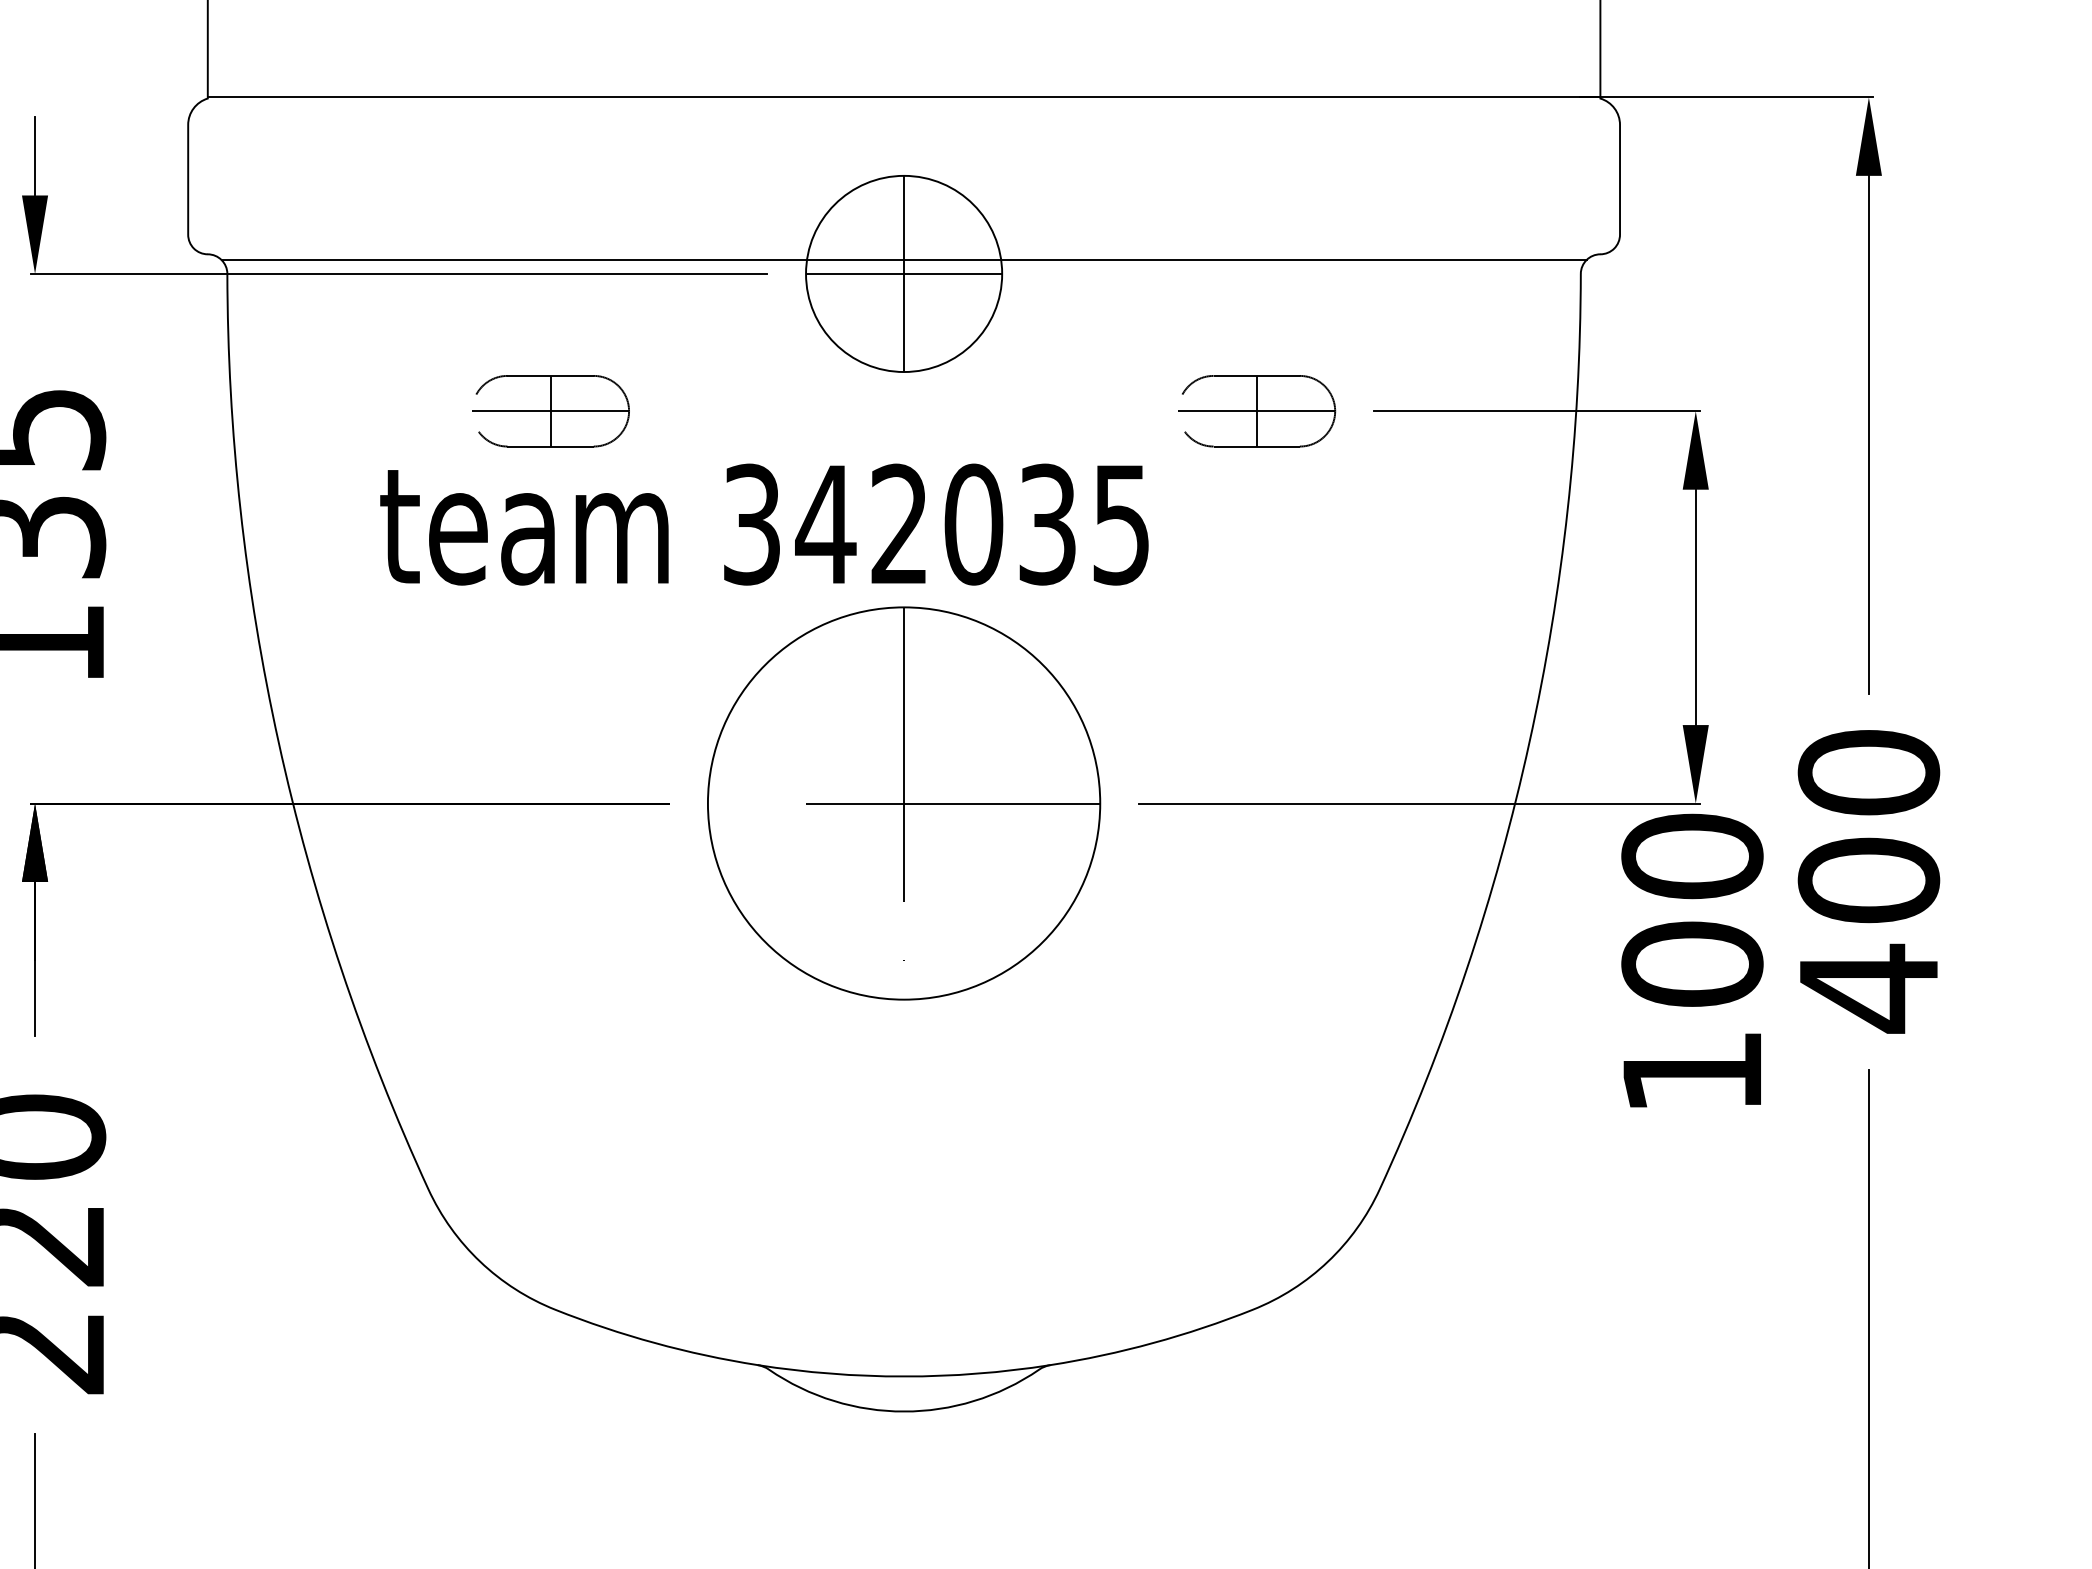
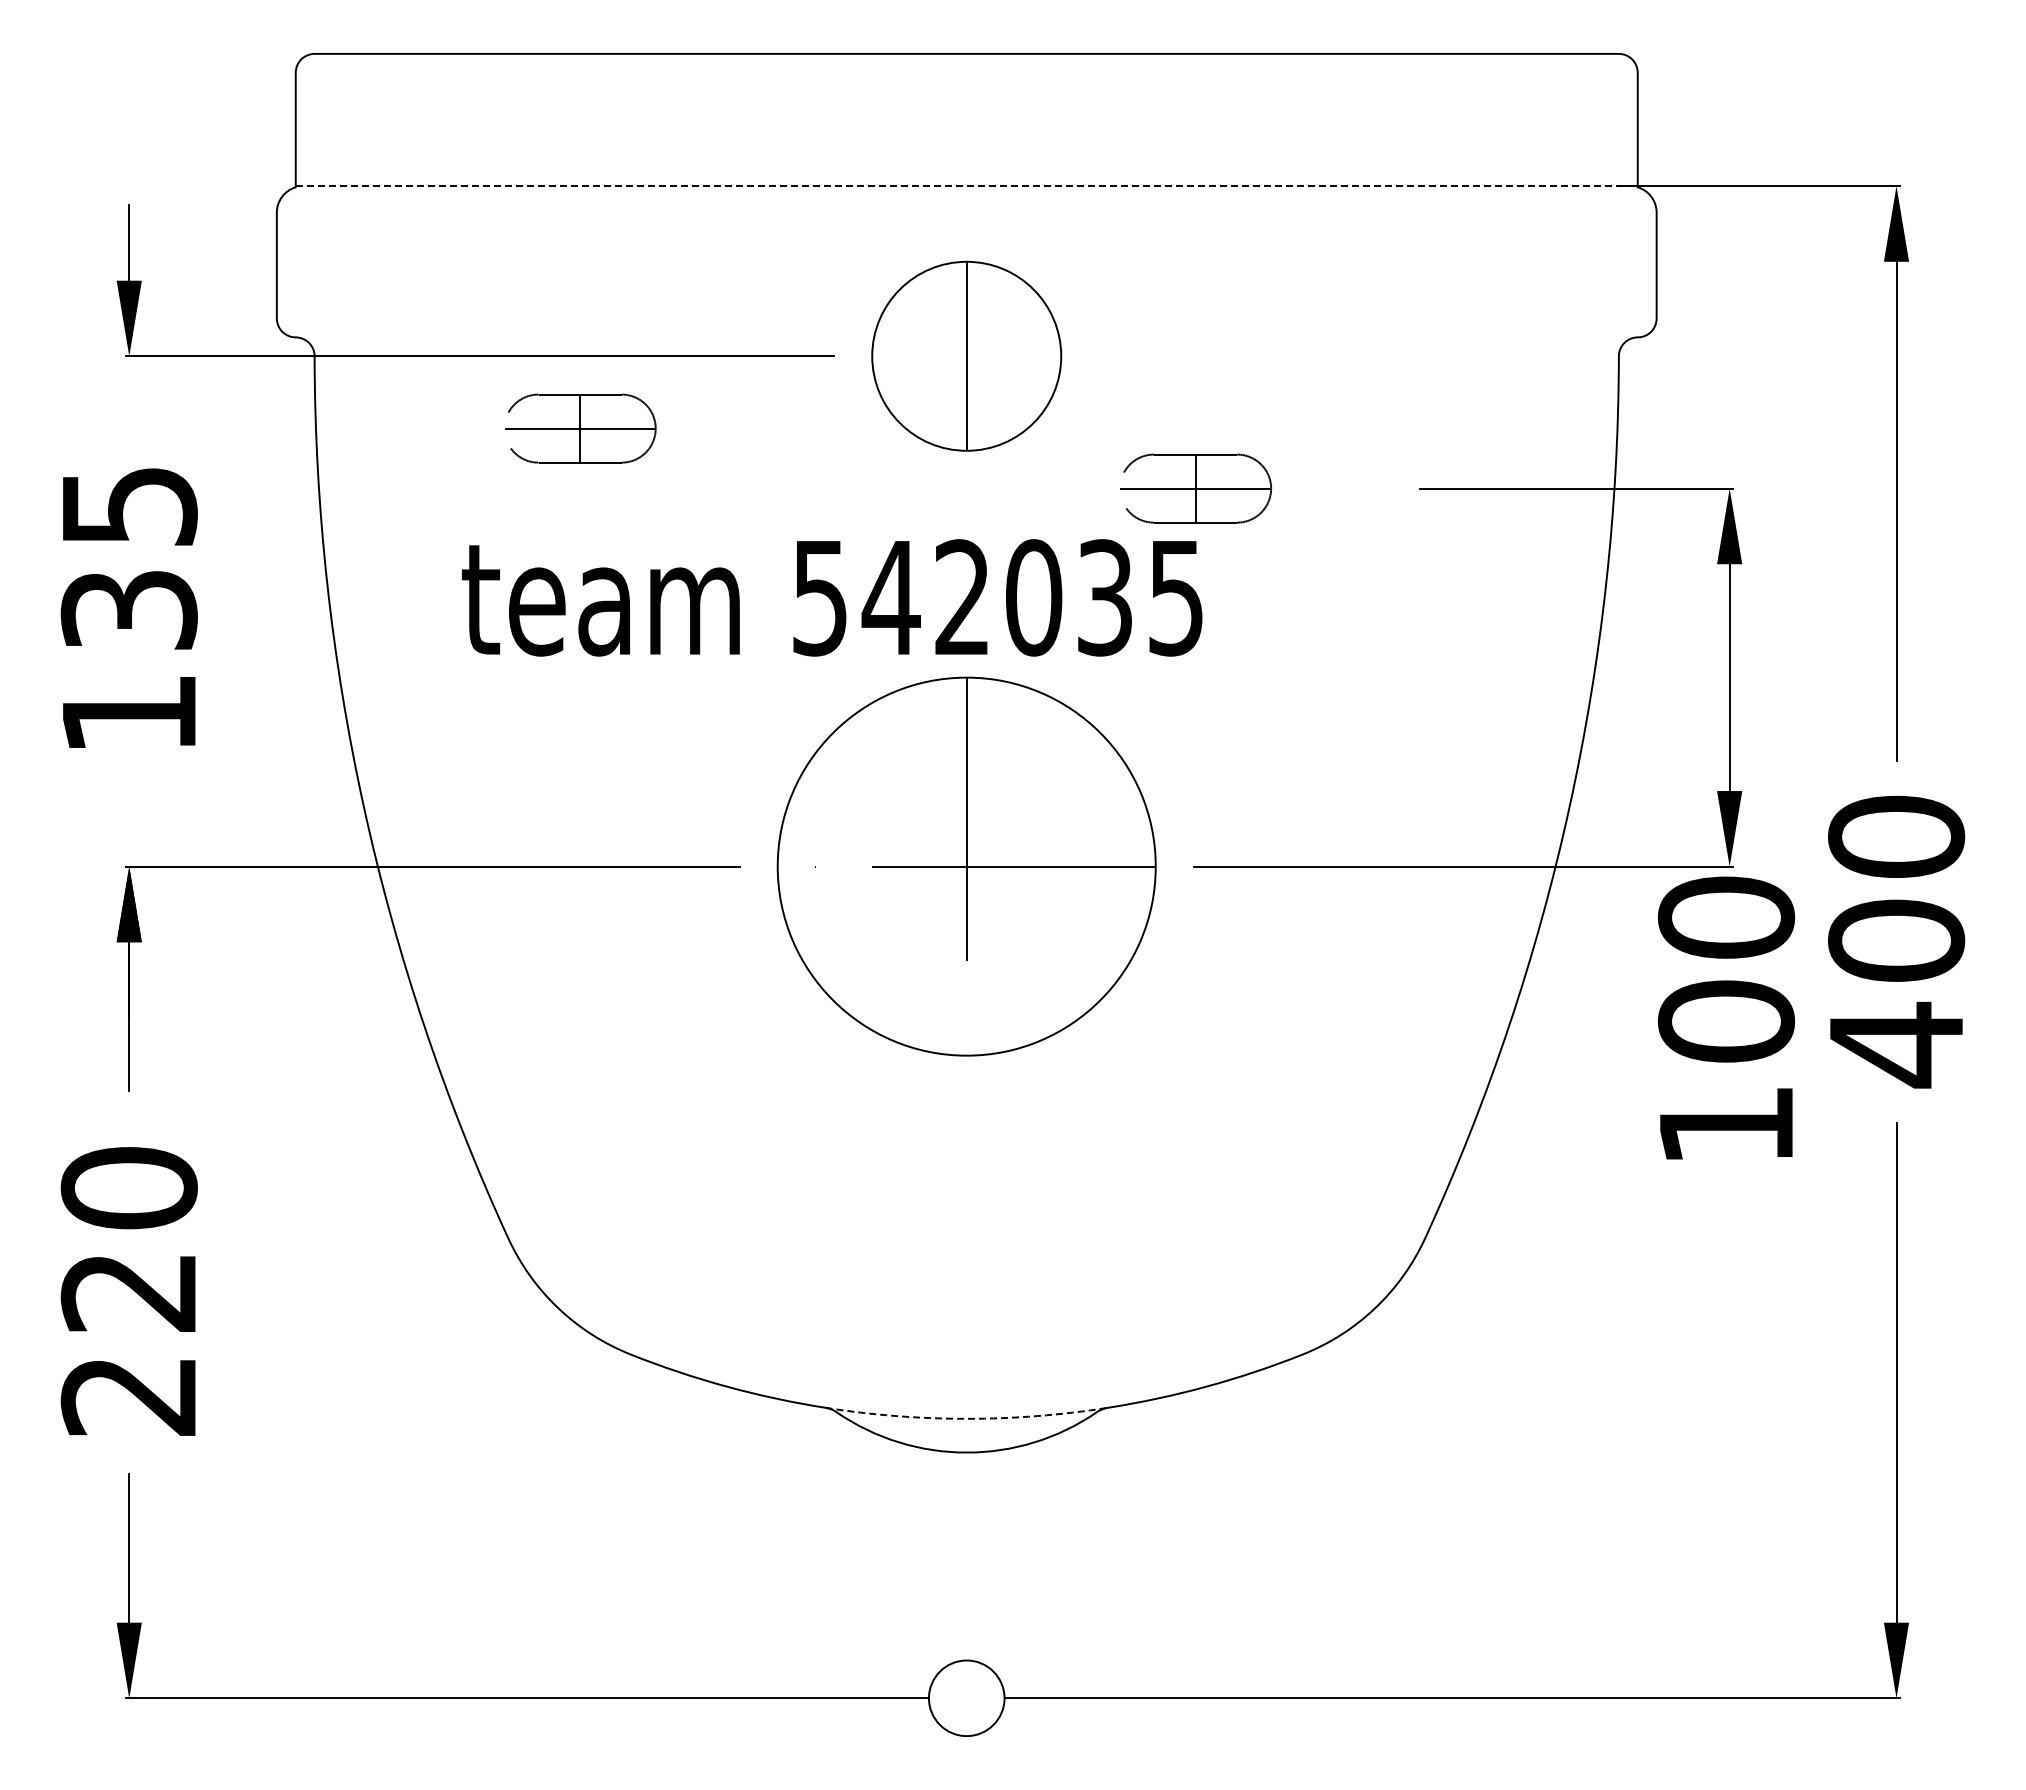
line: (903, 97) -> (966, 186), solid -> dashed
line: (903, 259) -> (966, 342), removed
line: (903, 274) -> (966, 356), removed
part: (551, 411) -> (580, 428), moved
part: (1257, 411) -> (1196, 488), moved
text: (752, 524) -> (820, 597), 342035 -> 542035
arc: (903, 1376) -> (966, 1418), solid -> dashed

